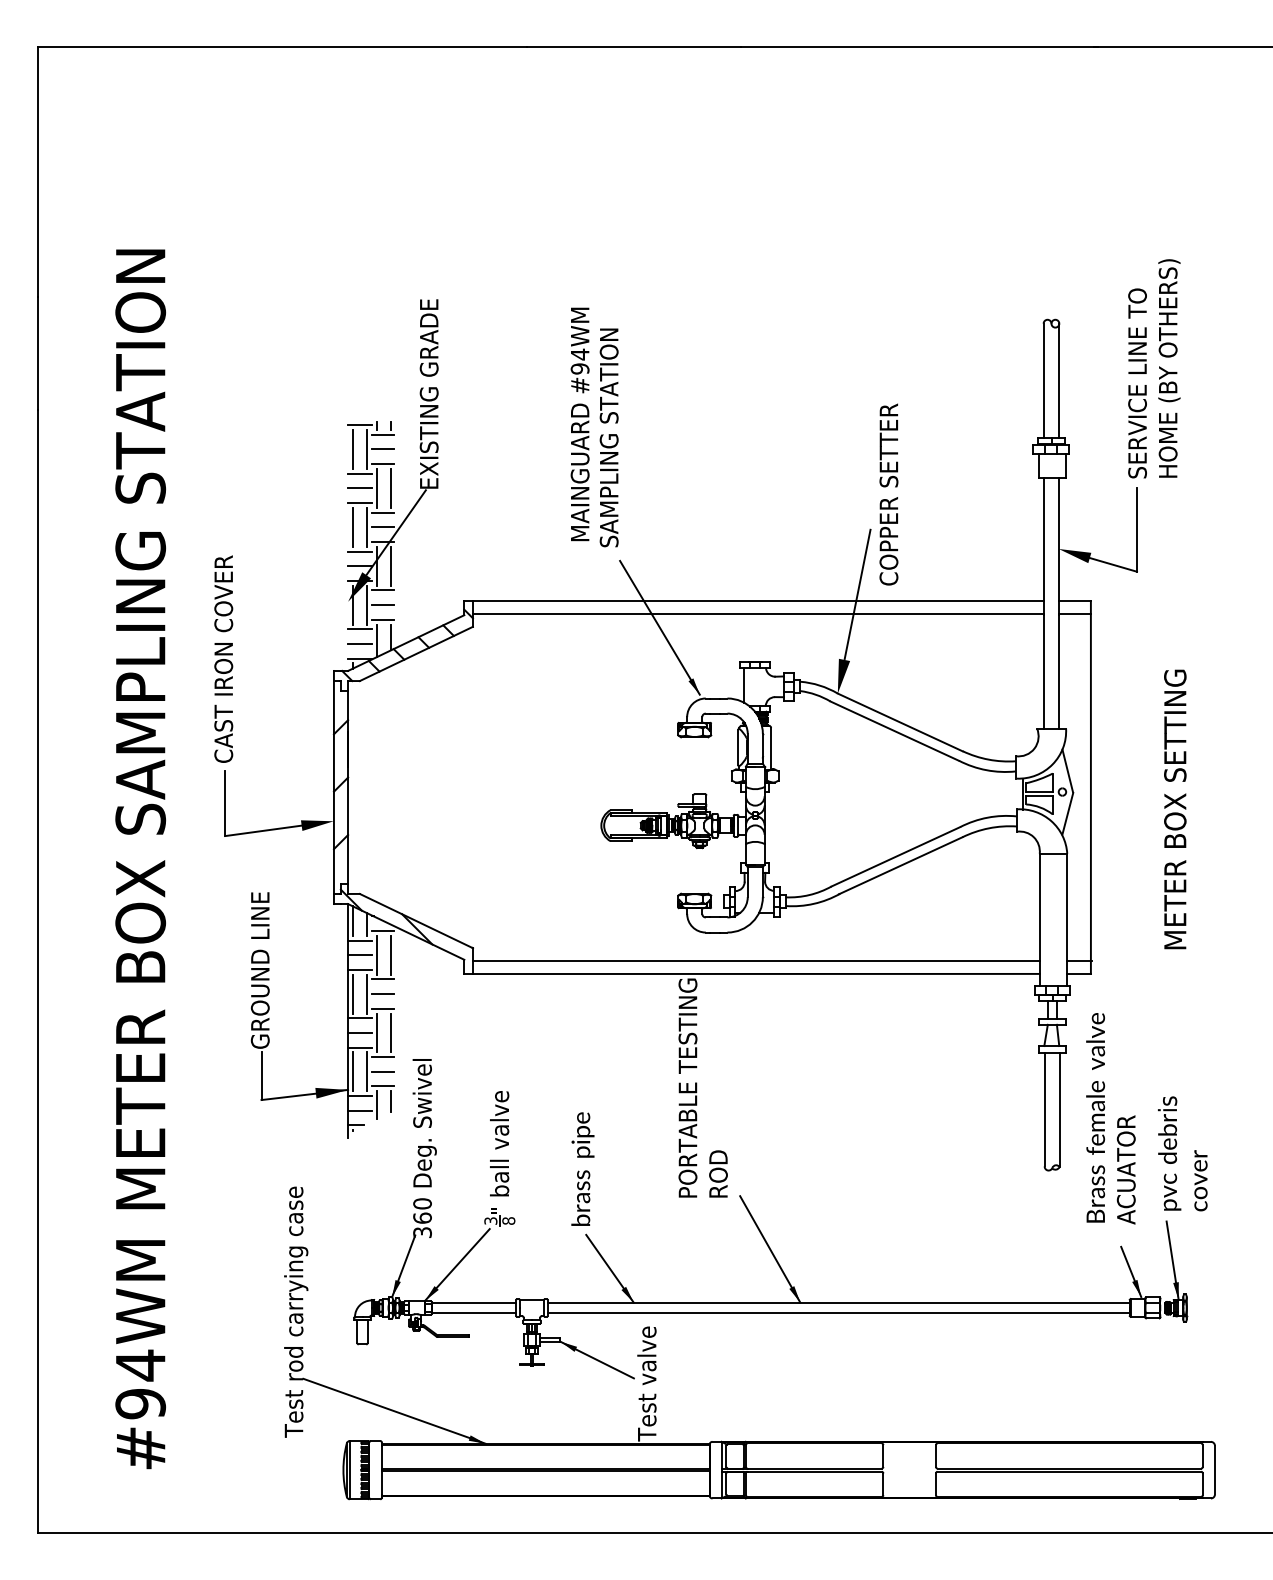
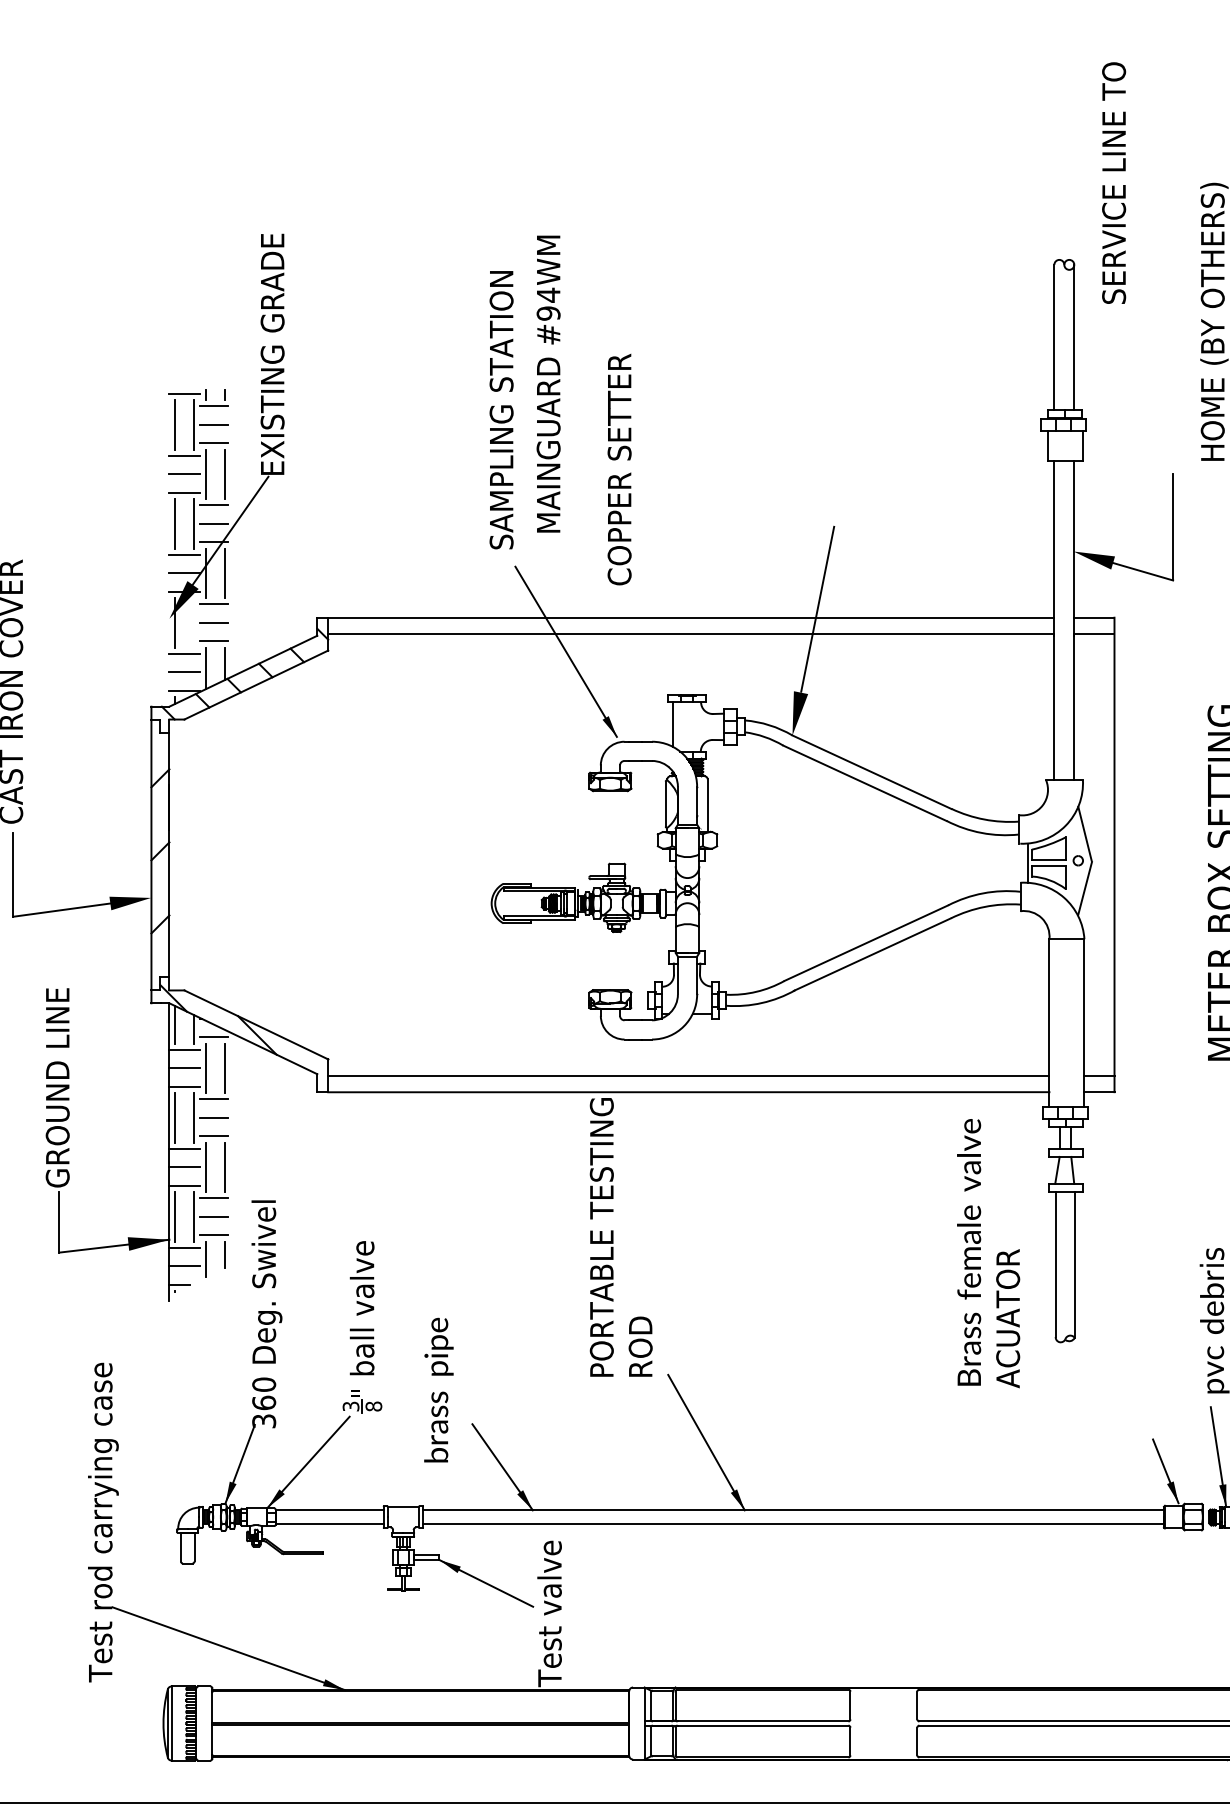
text: (1137, 383) -> (1113, 183), moved
text: (579, 424) -> (547, 384), moved
text: (888, 494) -> (619, 469), moved
line: (367, 604) -> (194, 622), removed
text: (1110, 1118) -> (988, 1253), moved
text: (582, 1168) -> (438, 1389), moved

